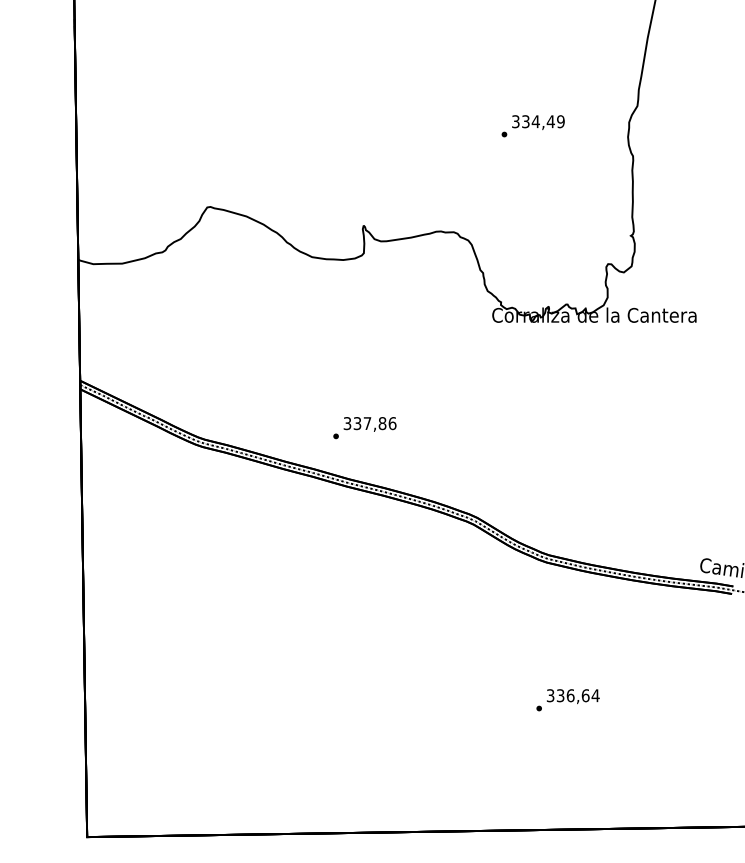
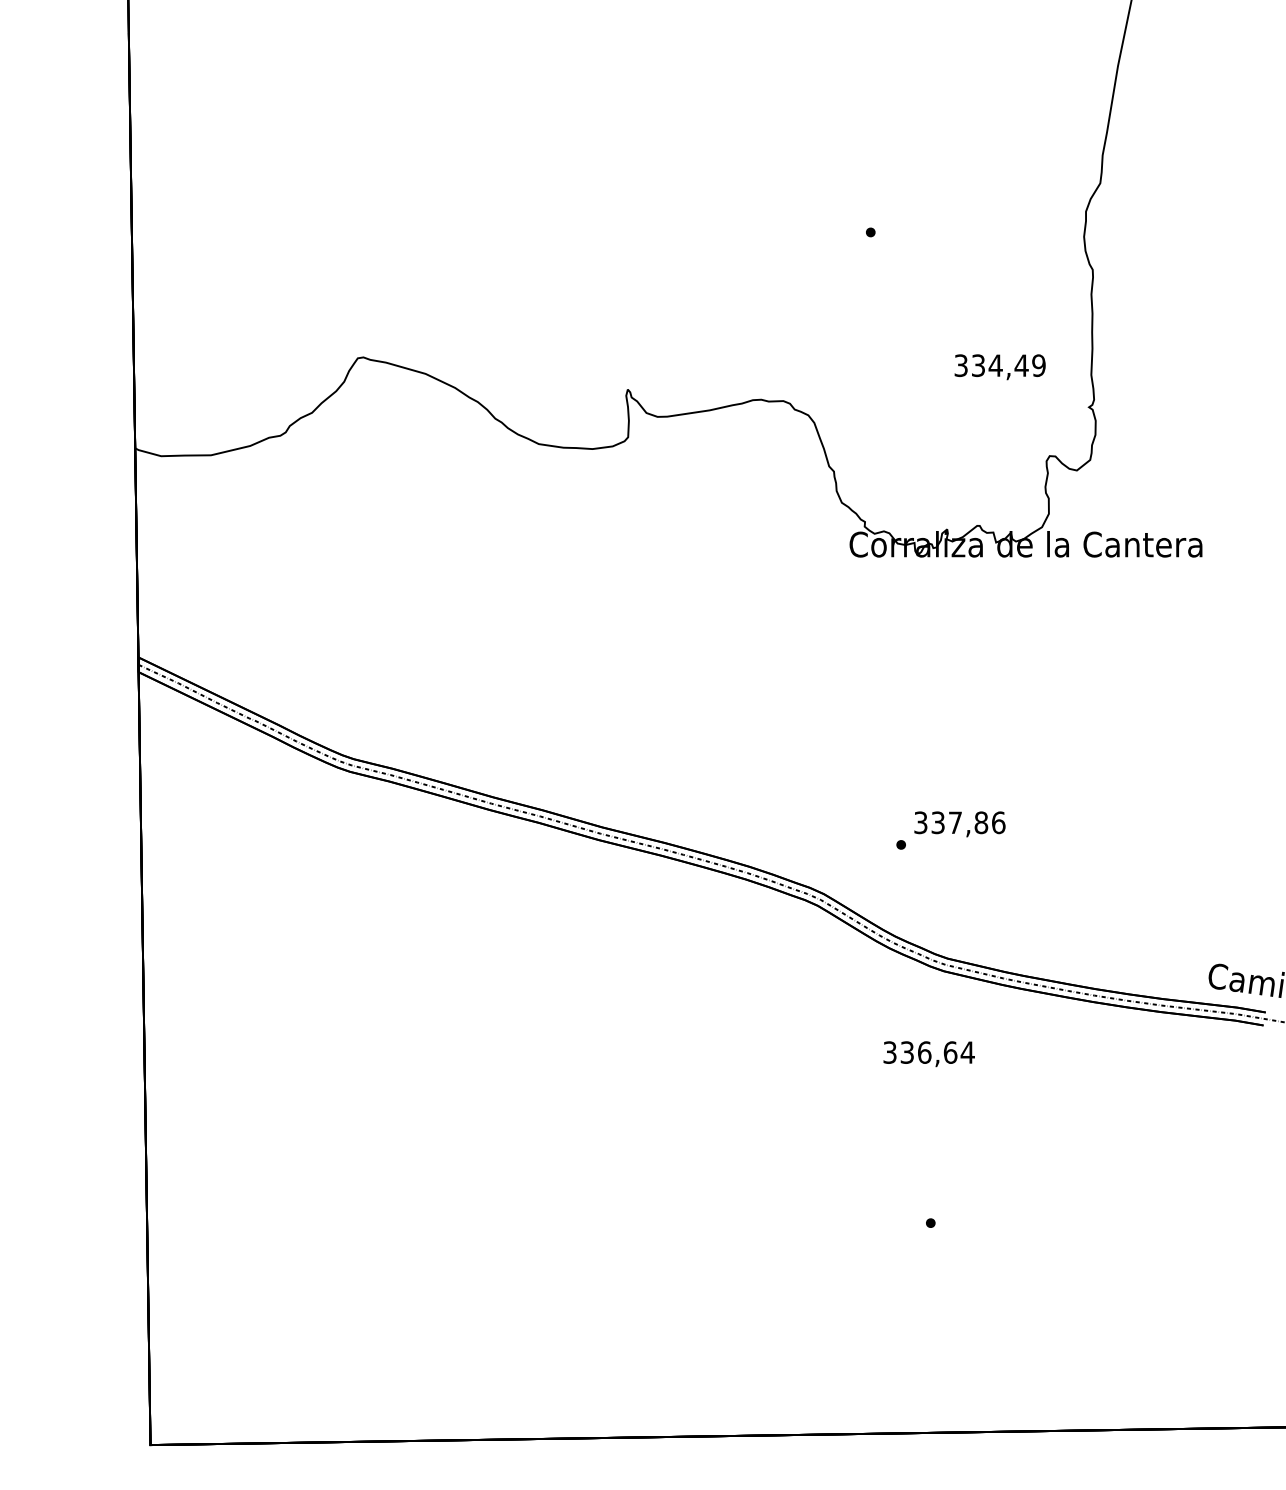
text: (538, 122) -> (1000, 367), moved
text: (364, 428) -> (950, 831), moved
text: (573, 696) -> (929, 1053), moved

